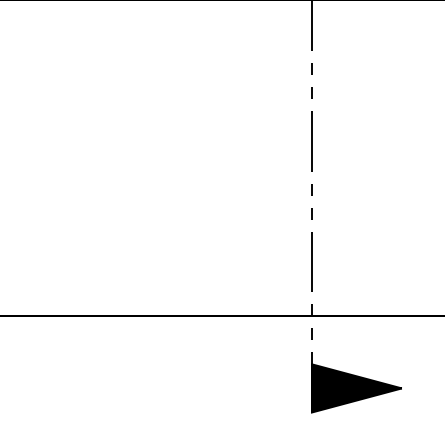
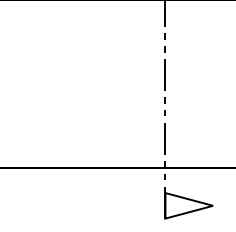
fill: (357, 387) -> (189, 205), removed

